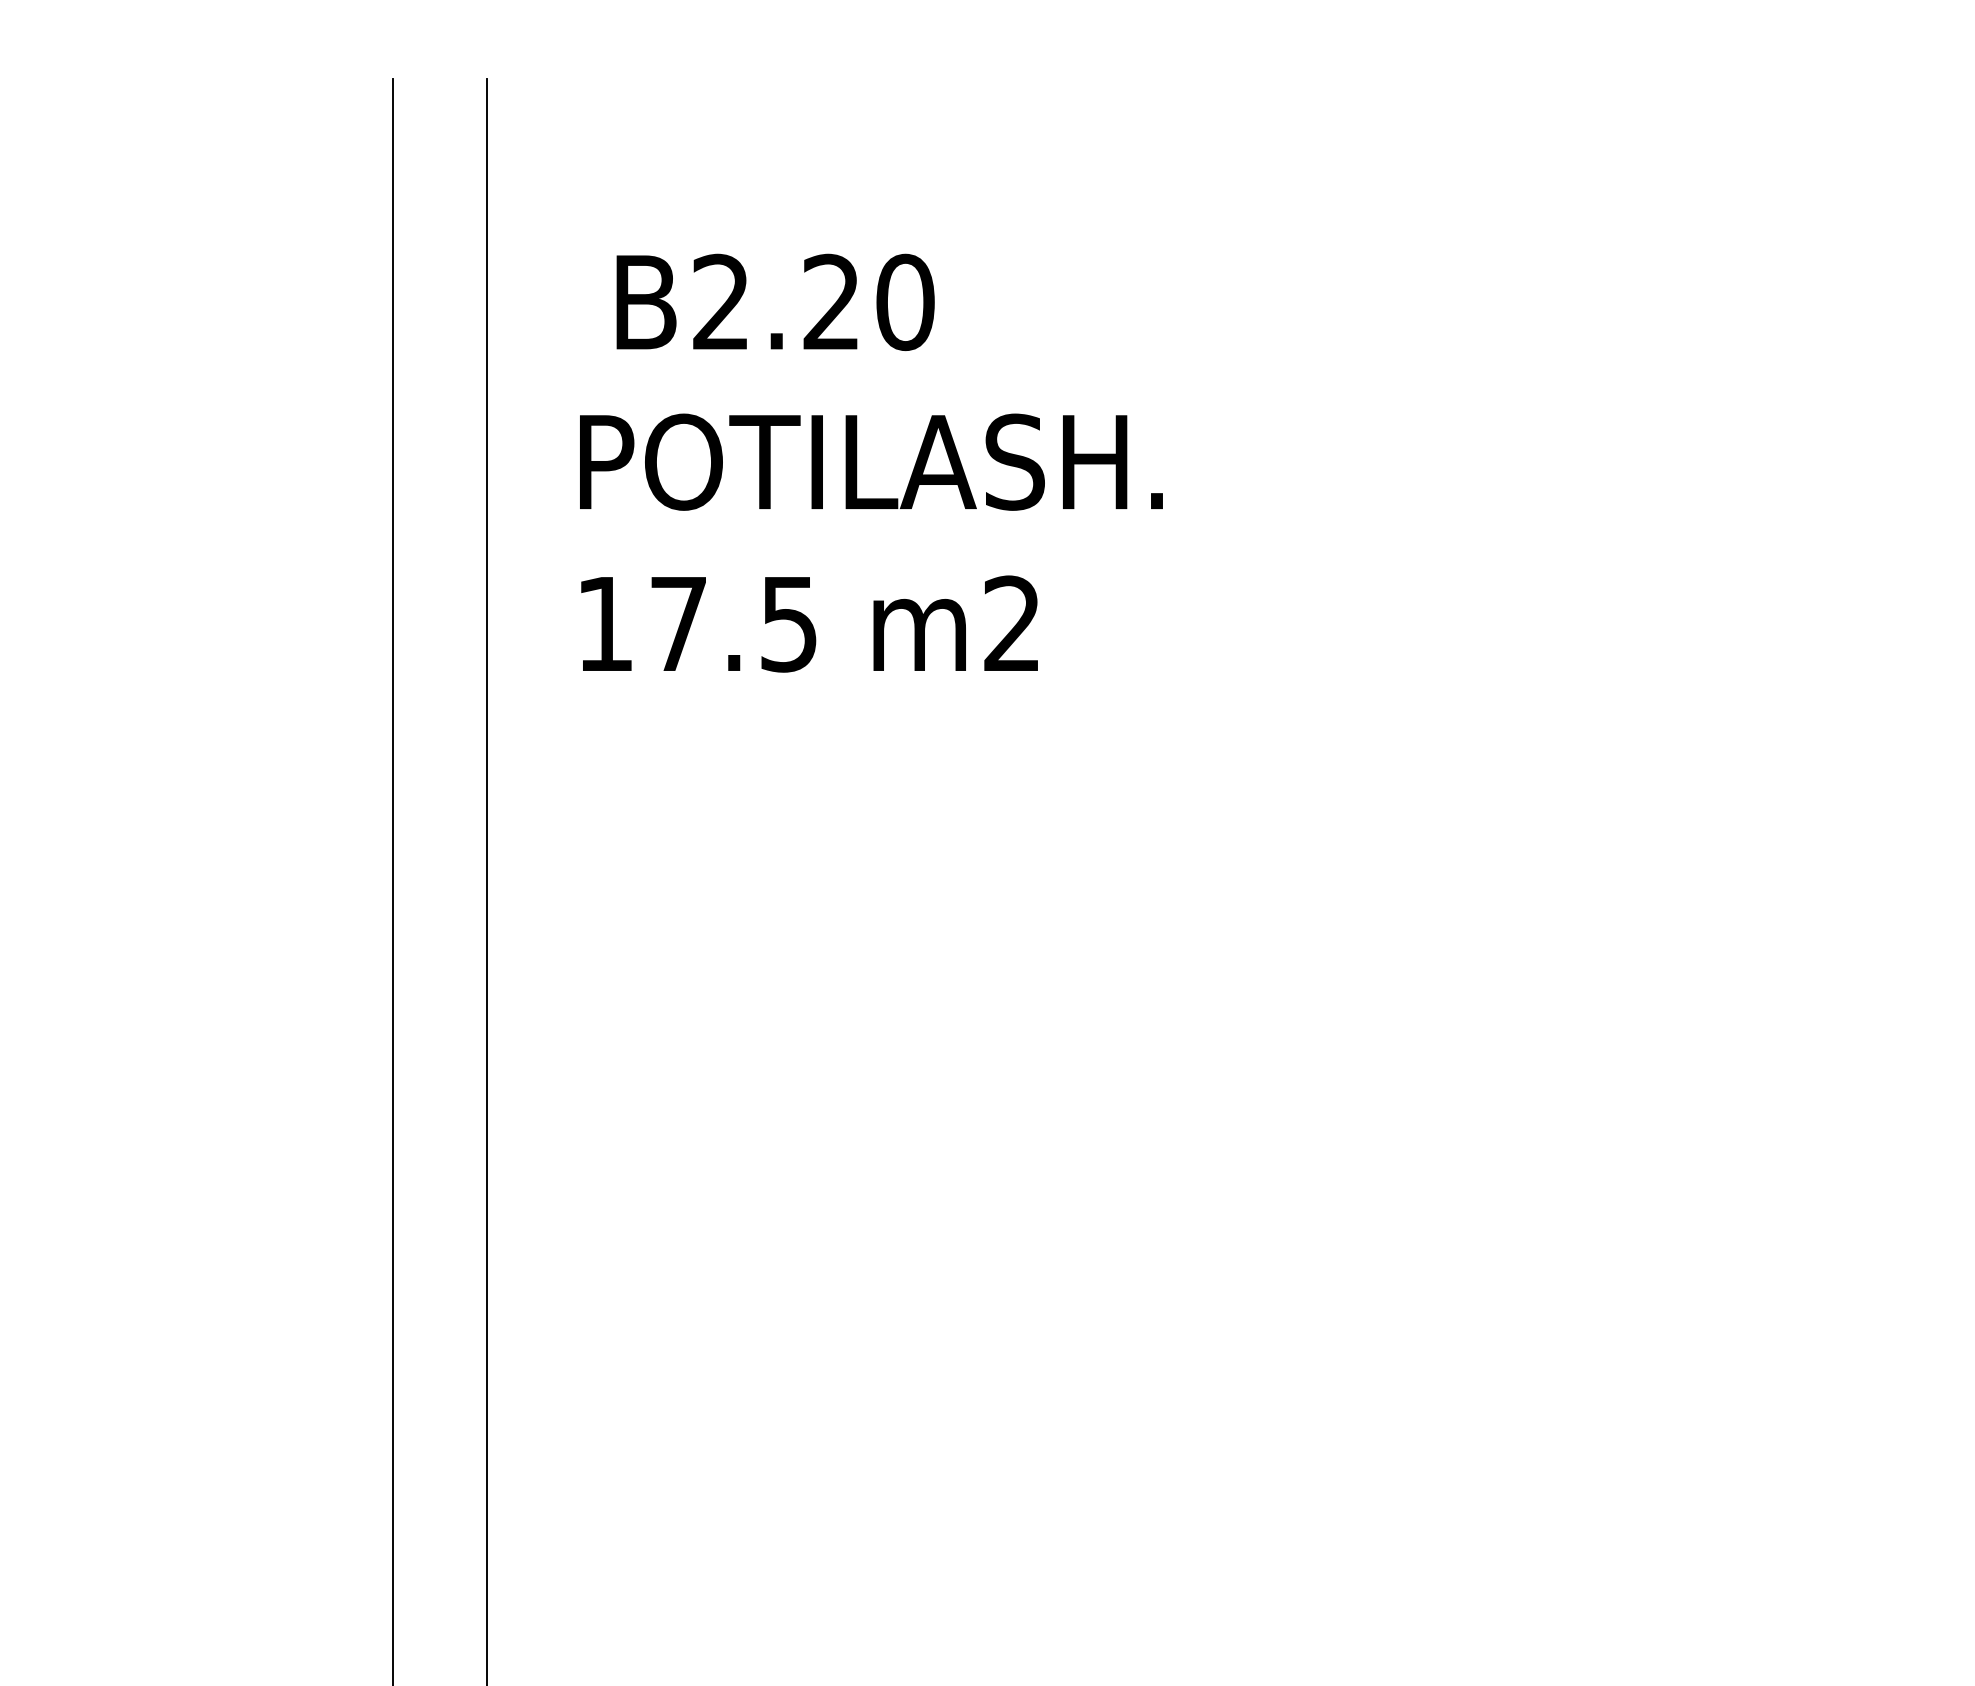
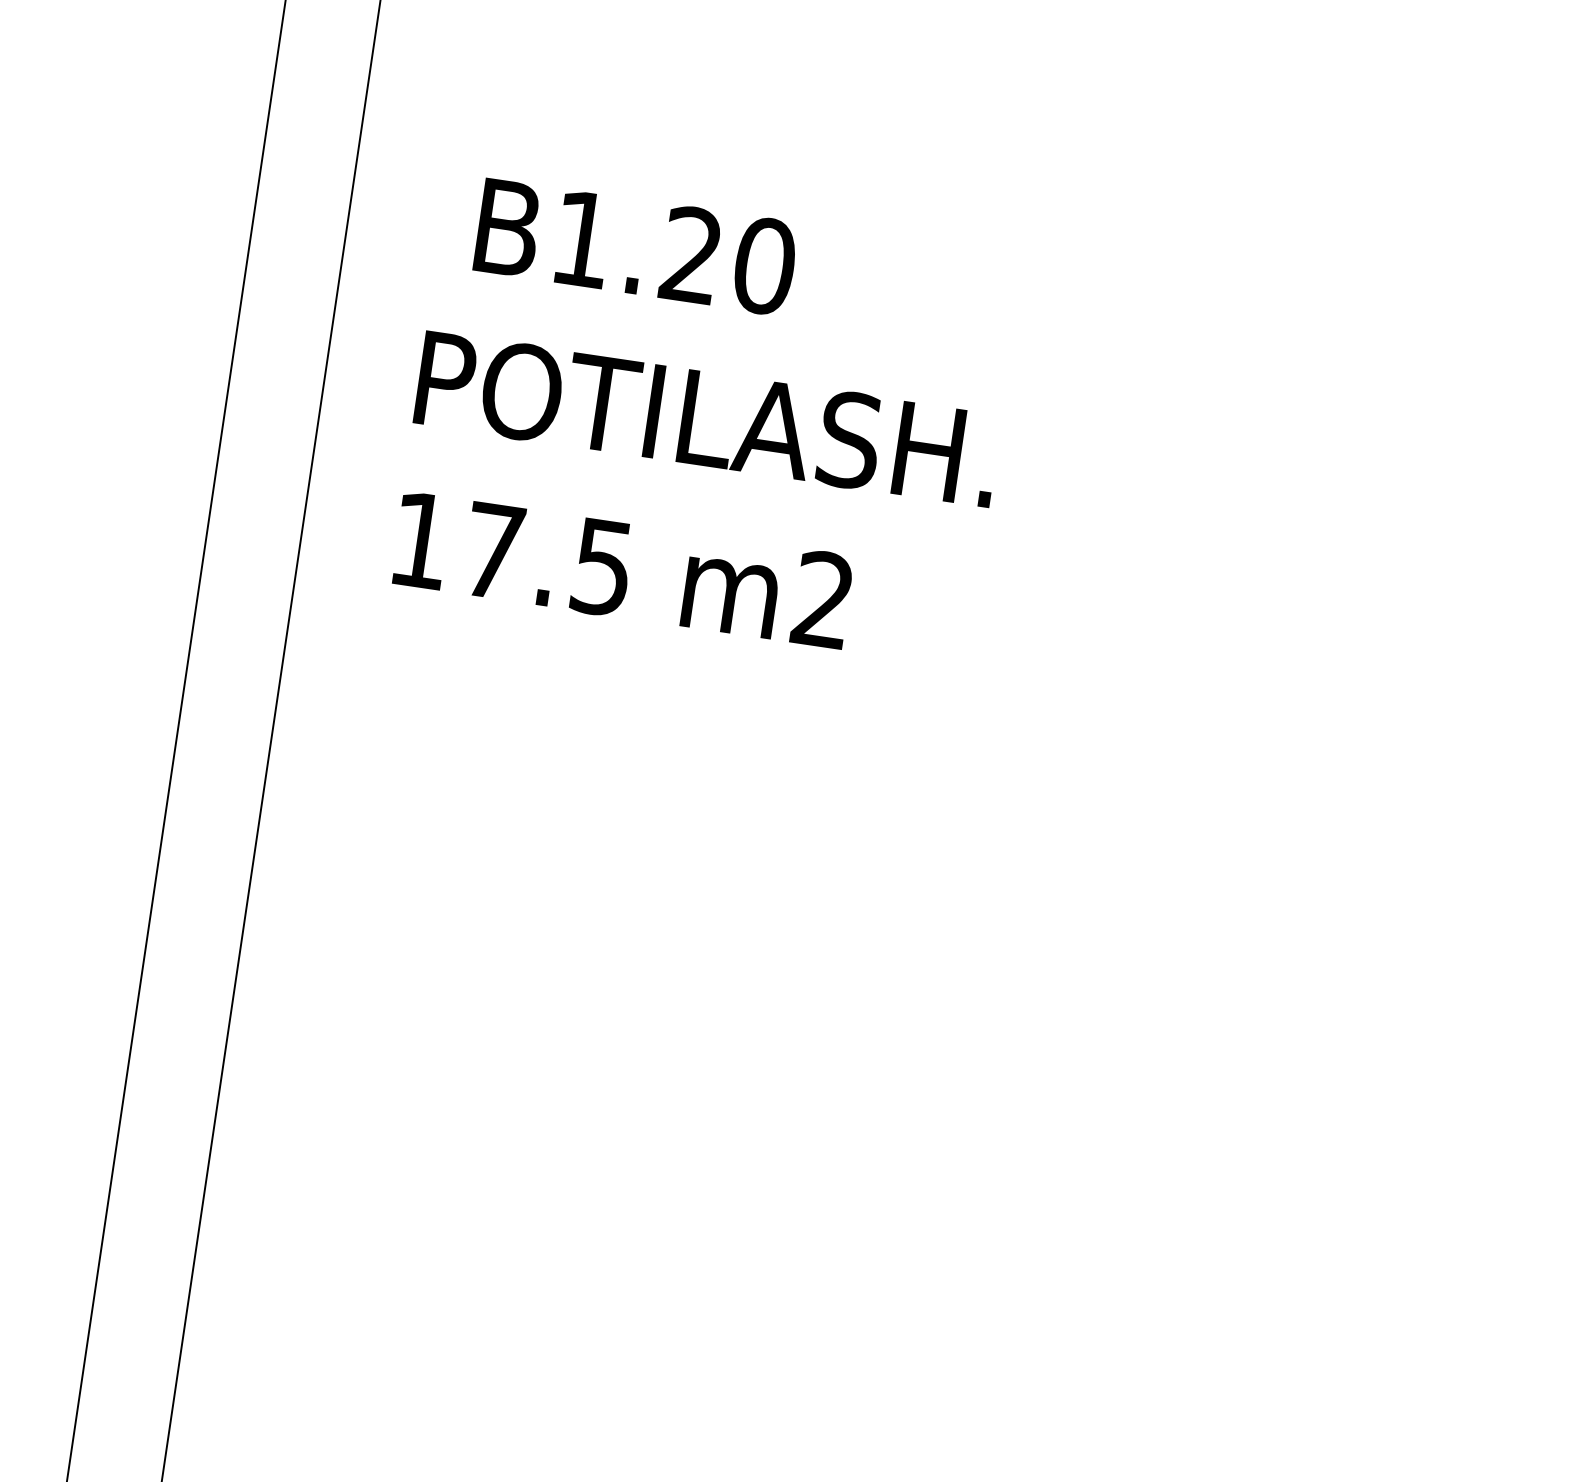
text: (720, 301) -> (581, 238), B2.20 -> B1.20

